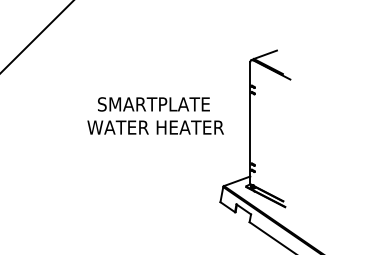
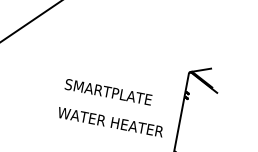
text: (155, 127) -> (110, 122), moved

